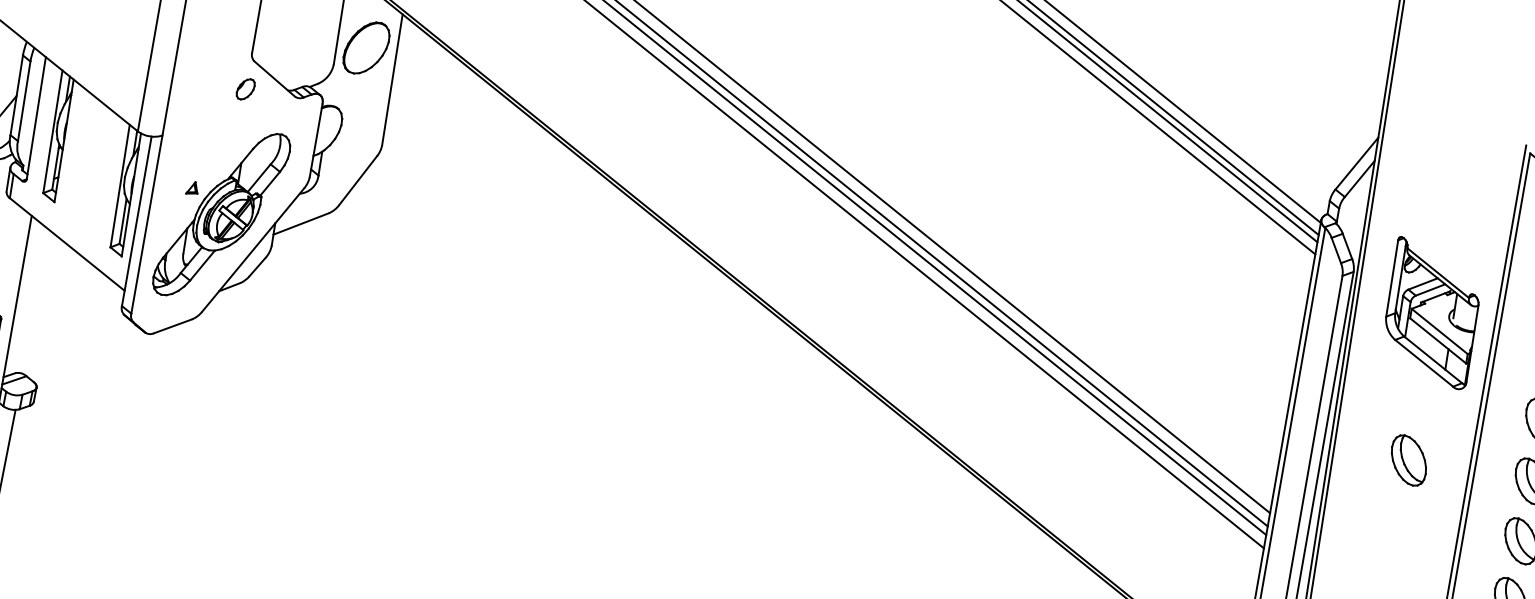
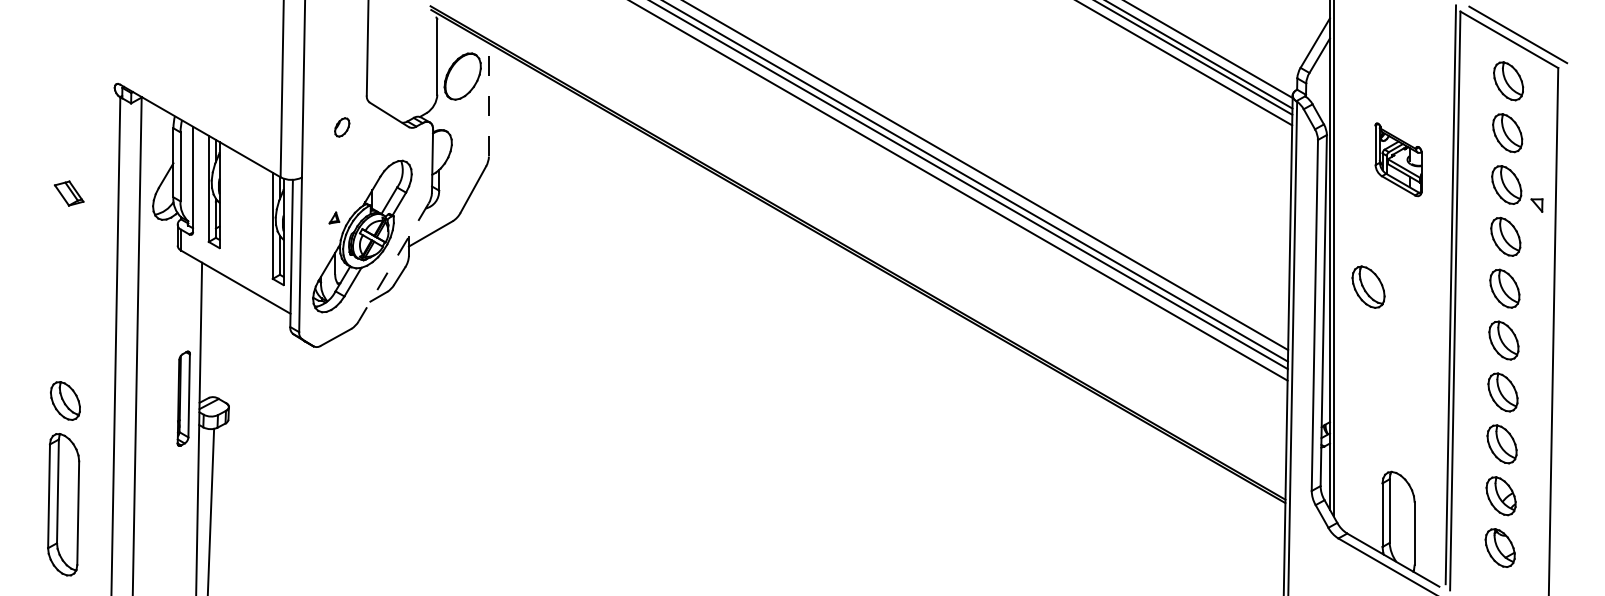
line: (392, 79) -> (488, 99), solid -> dashed
part: (246, 89) -> (342, 127), moved
line: (252, 250) -> (393, 262), solid -> dashed
part: (1431, 313) -> (1398, 159), size x0.6
part: (1408, 459) -> (1368, 286), moved

